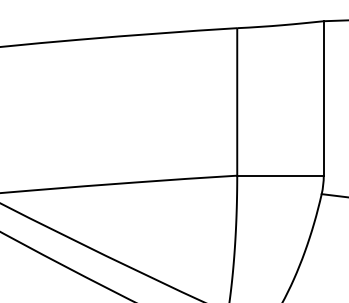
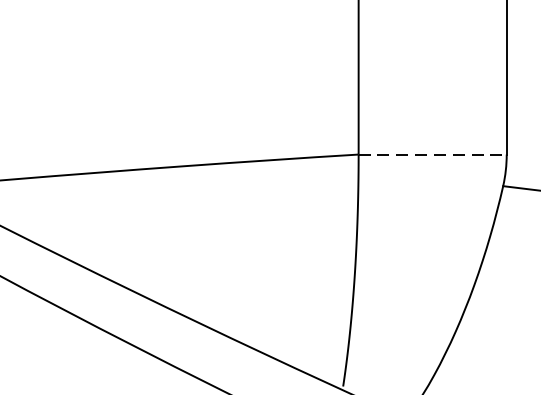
line: (281, 175) -> (434, 154), solid -> dashed

